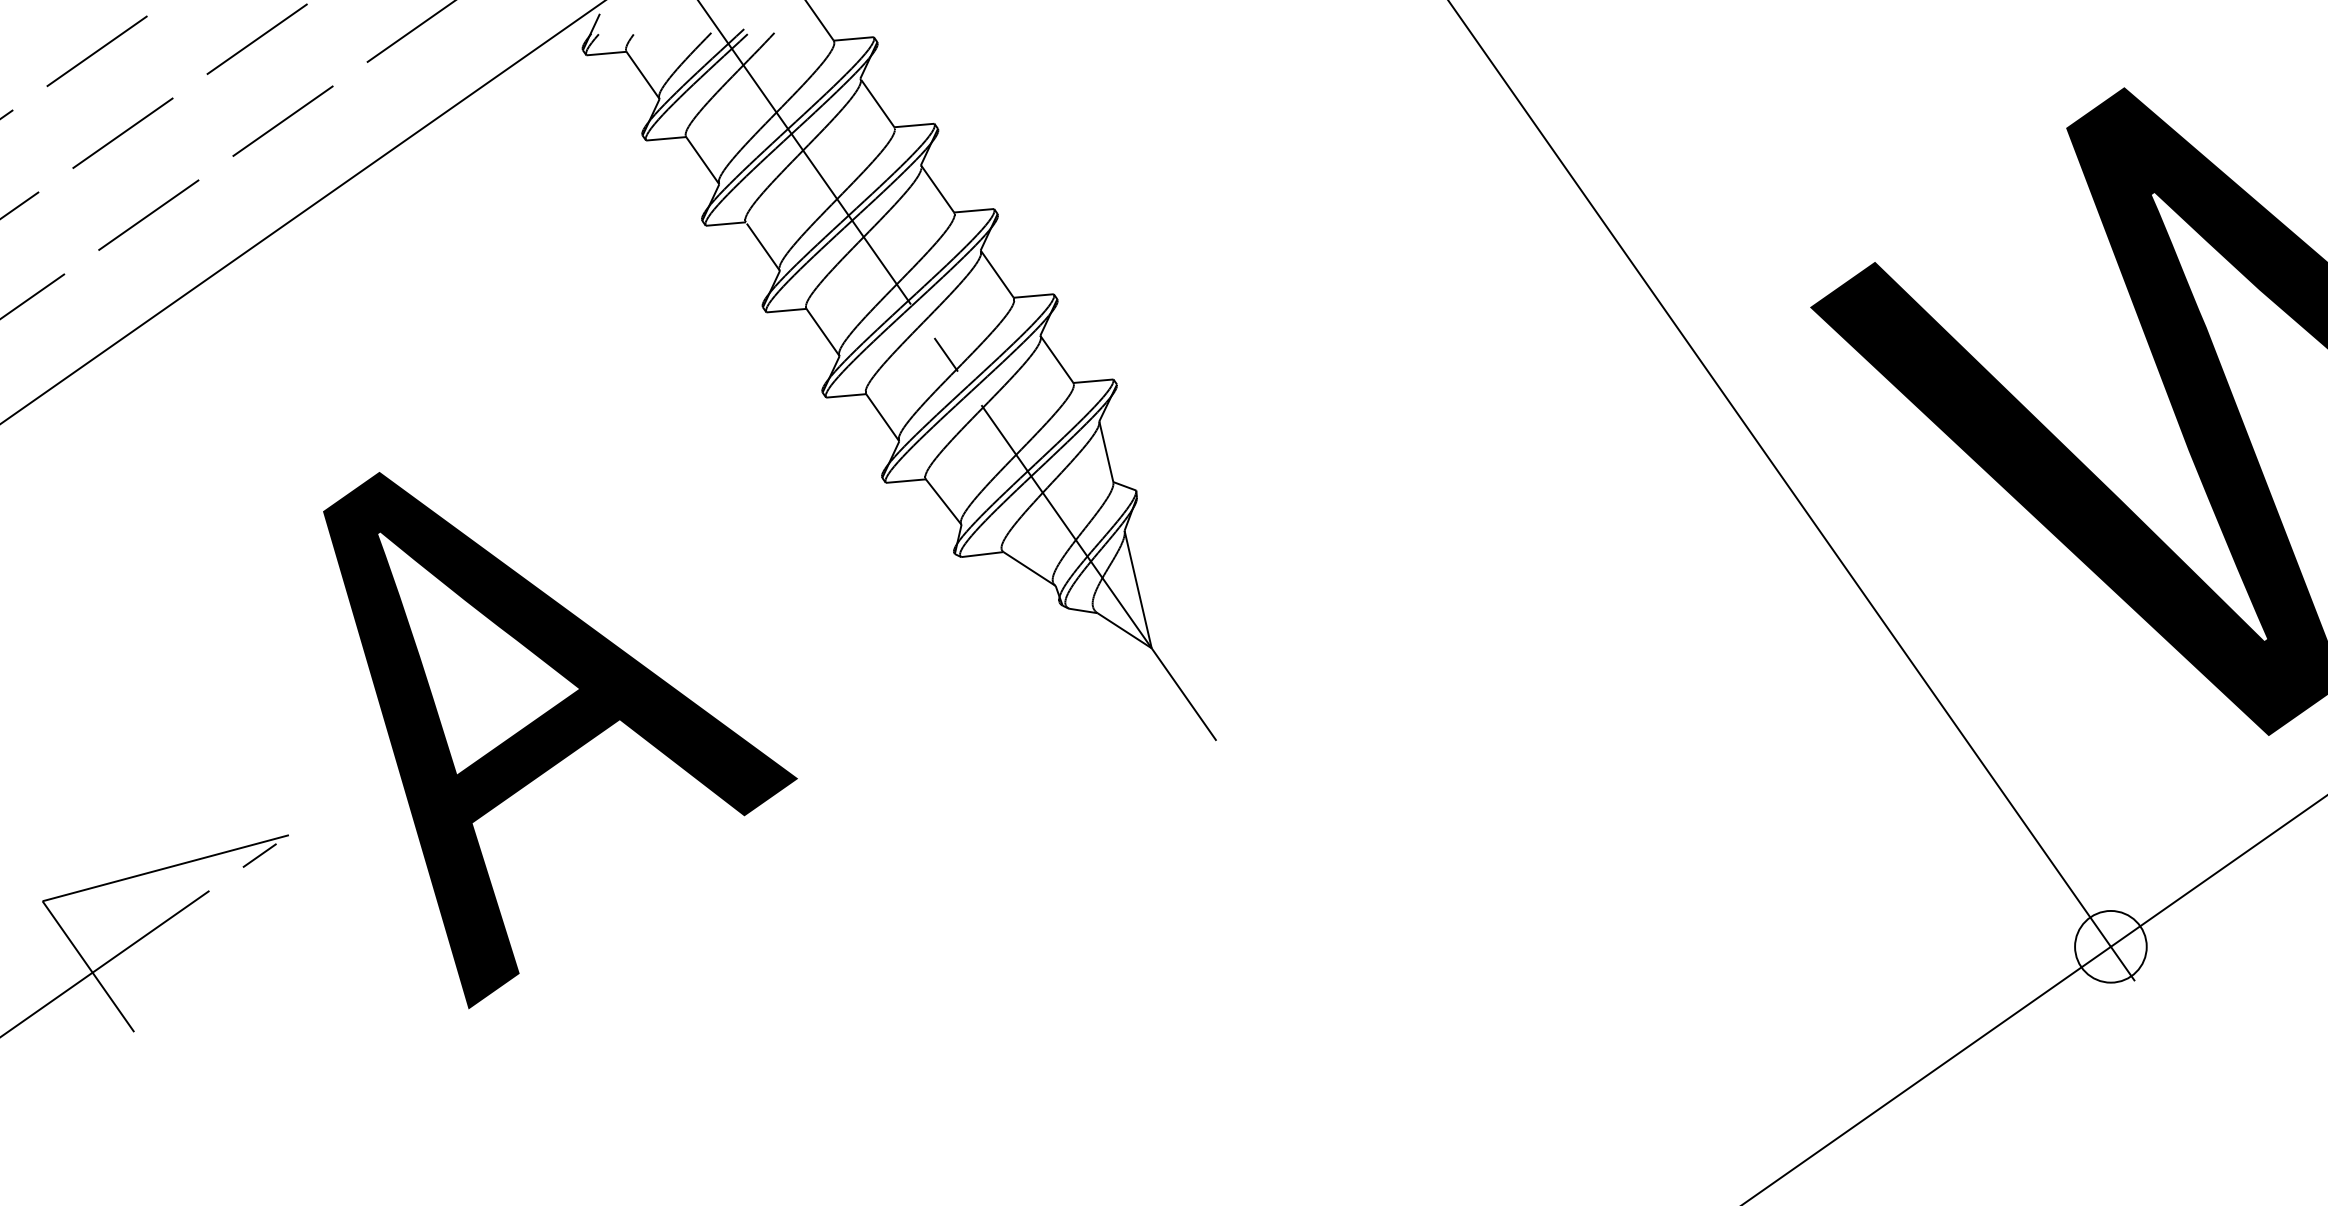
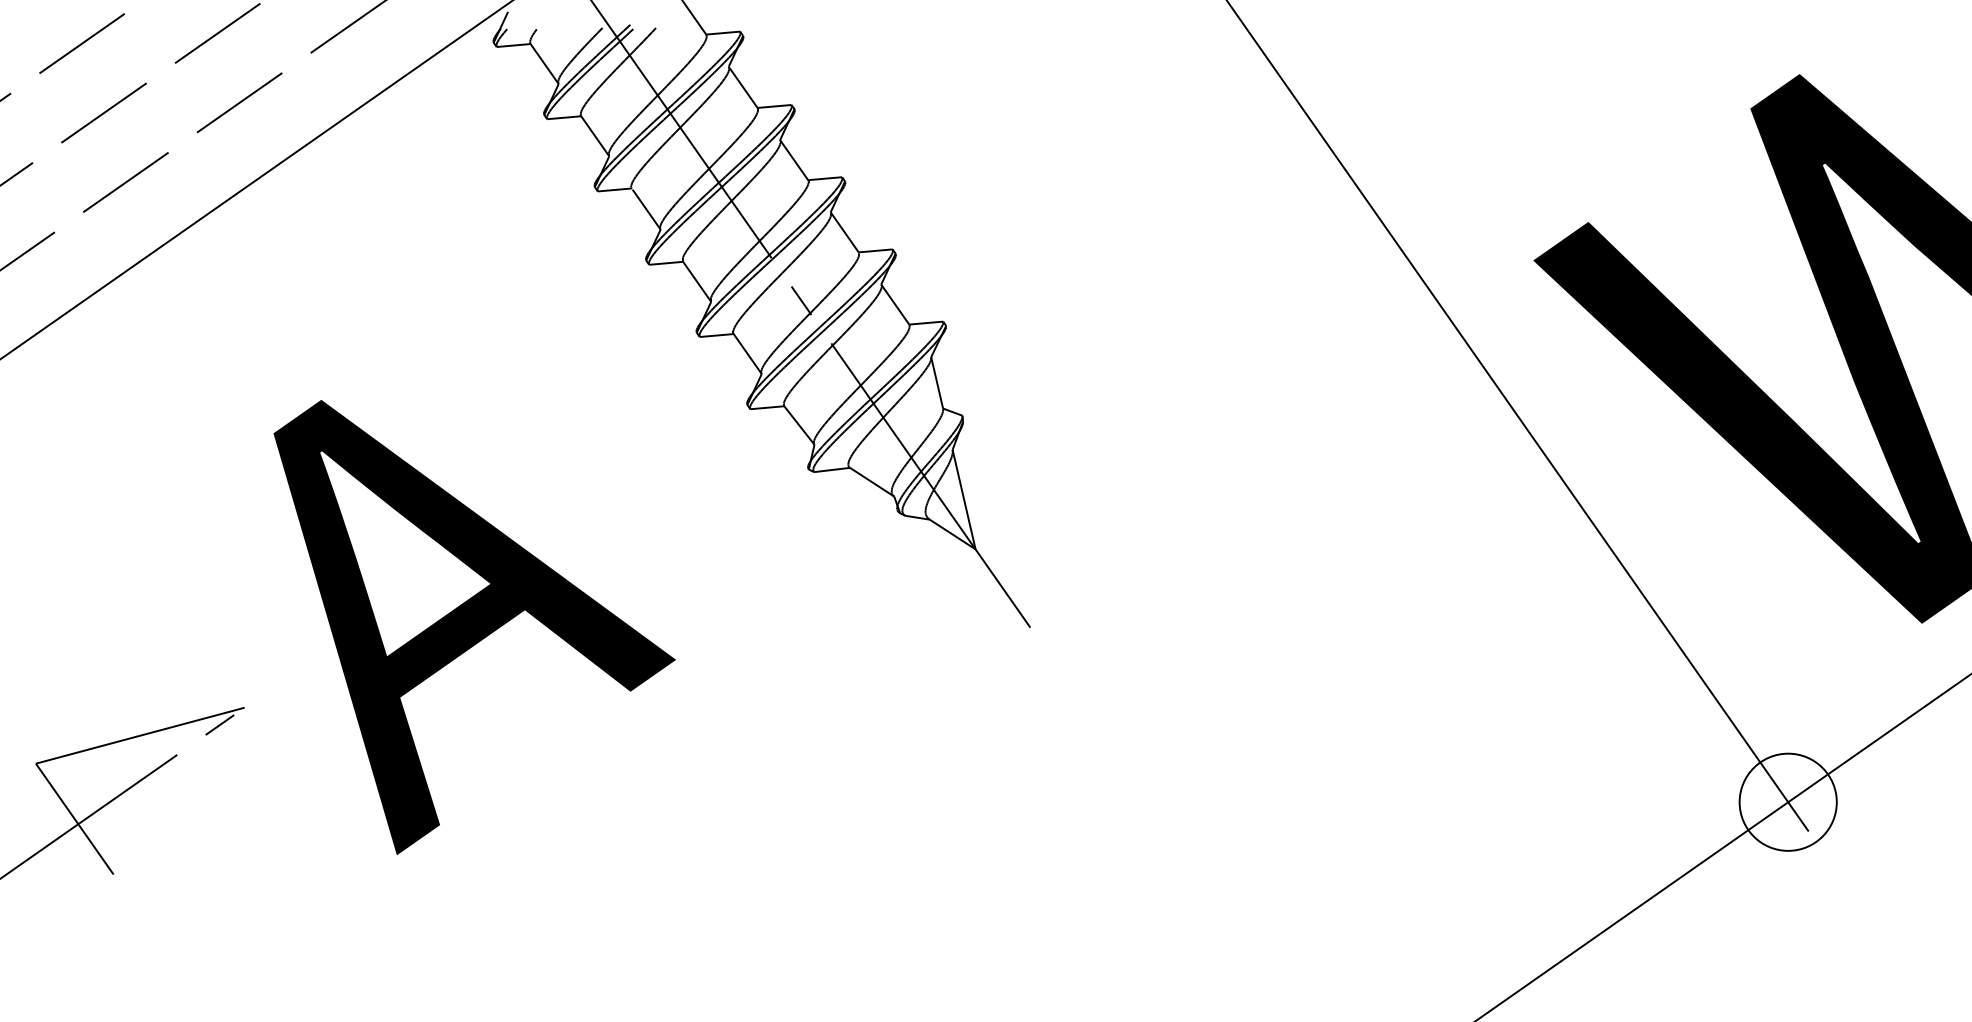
circle: (2110, 946) -> (1787, 802), size x1.6

